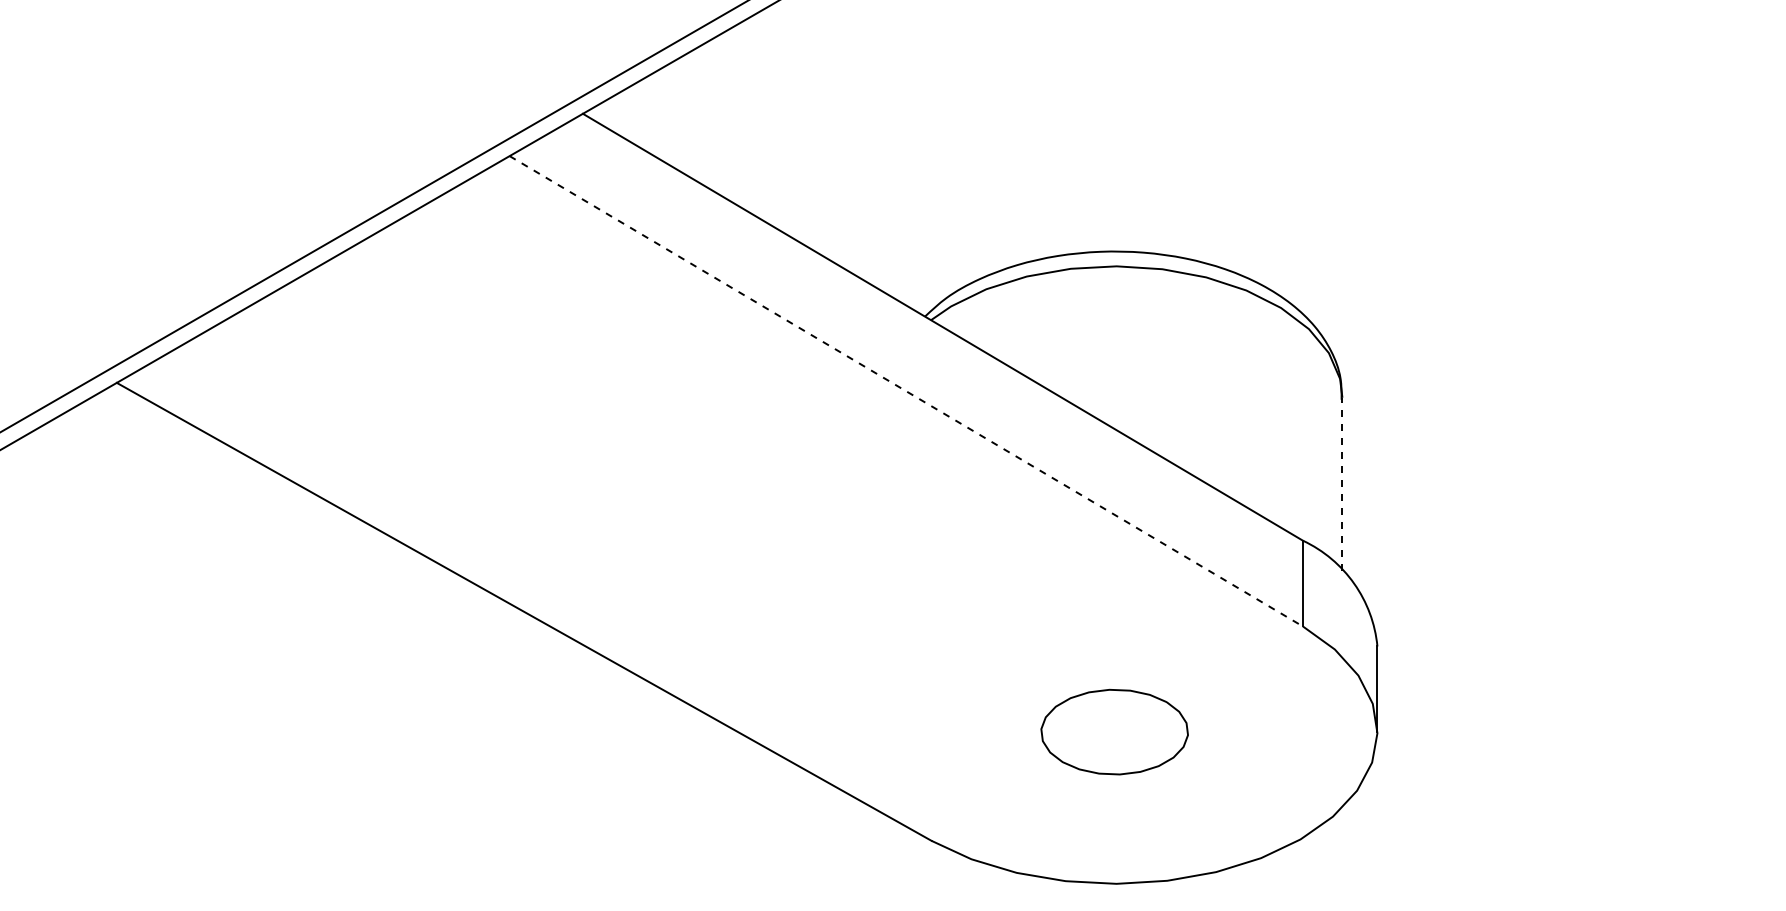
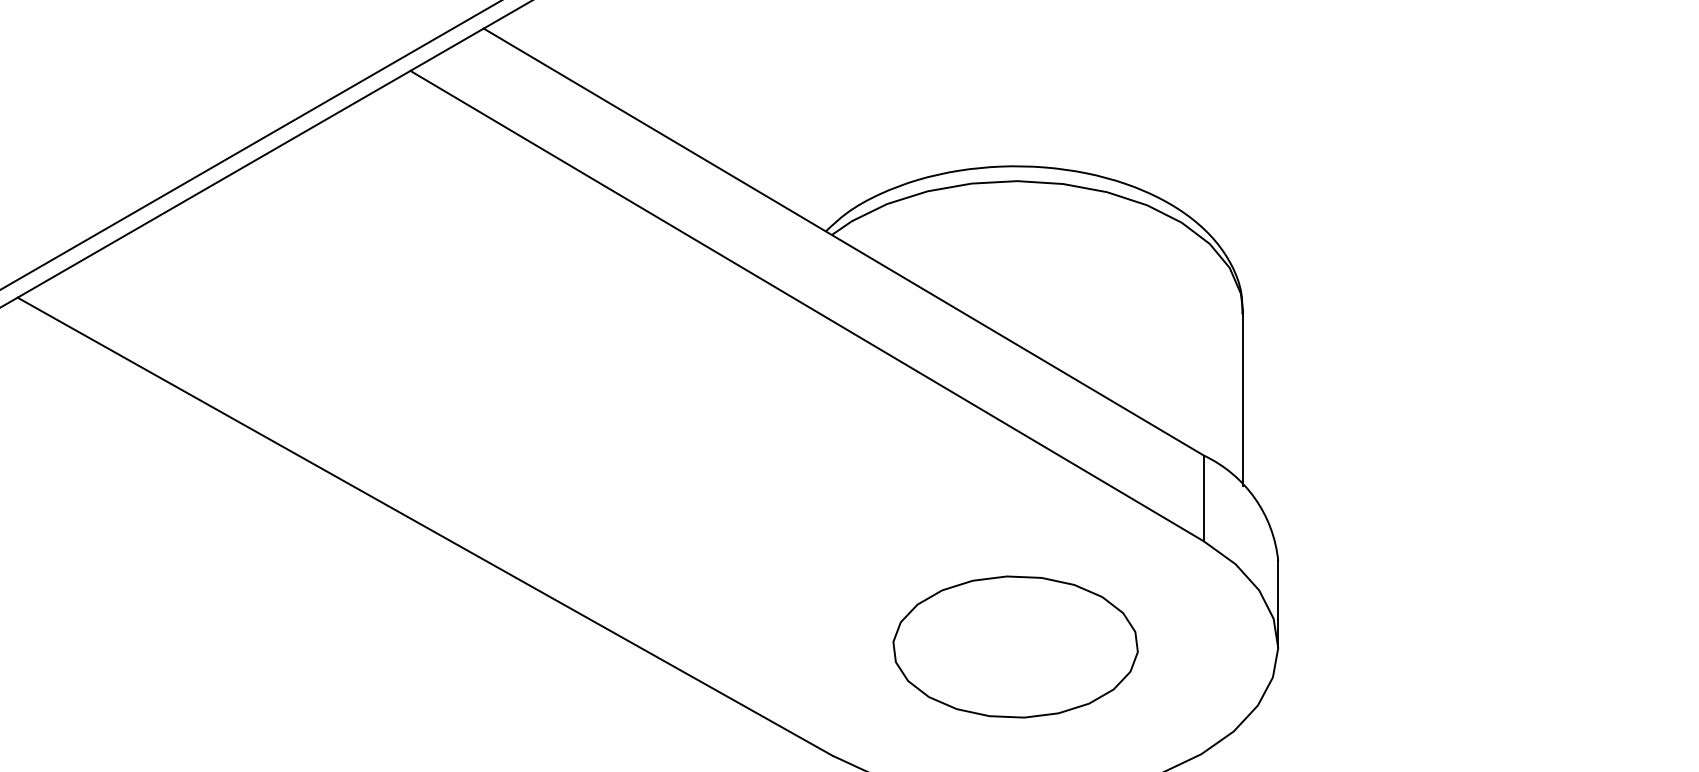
line: (906, 391) -> (807, 306), dashed -> solid
line: (1342, 484) -> (1243, 399), dashed -> solid
part: (1114, 731) -> (1015, 646), size x1.67

